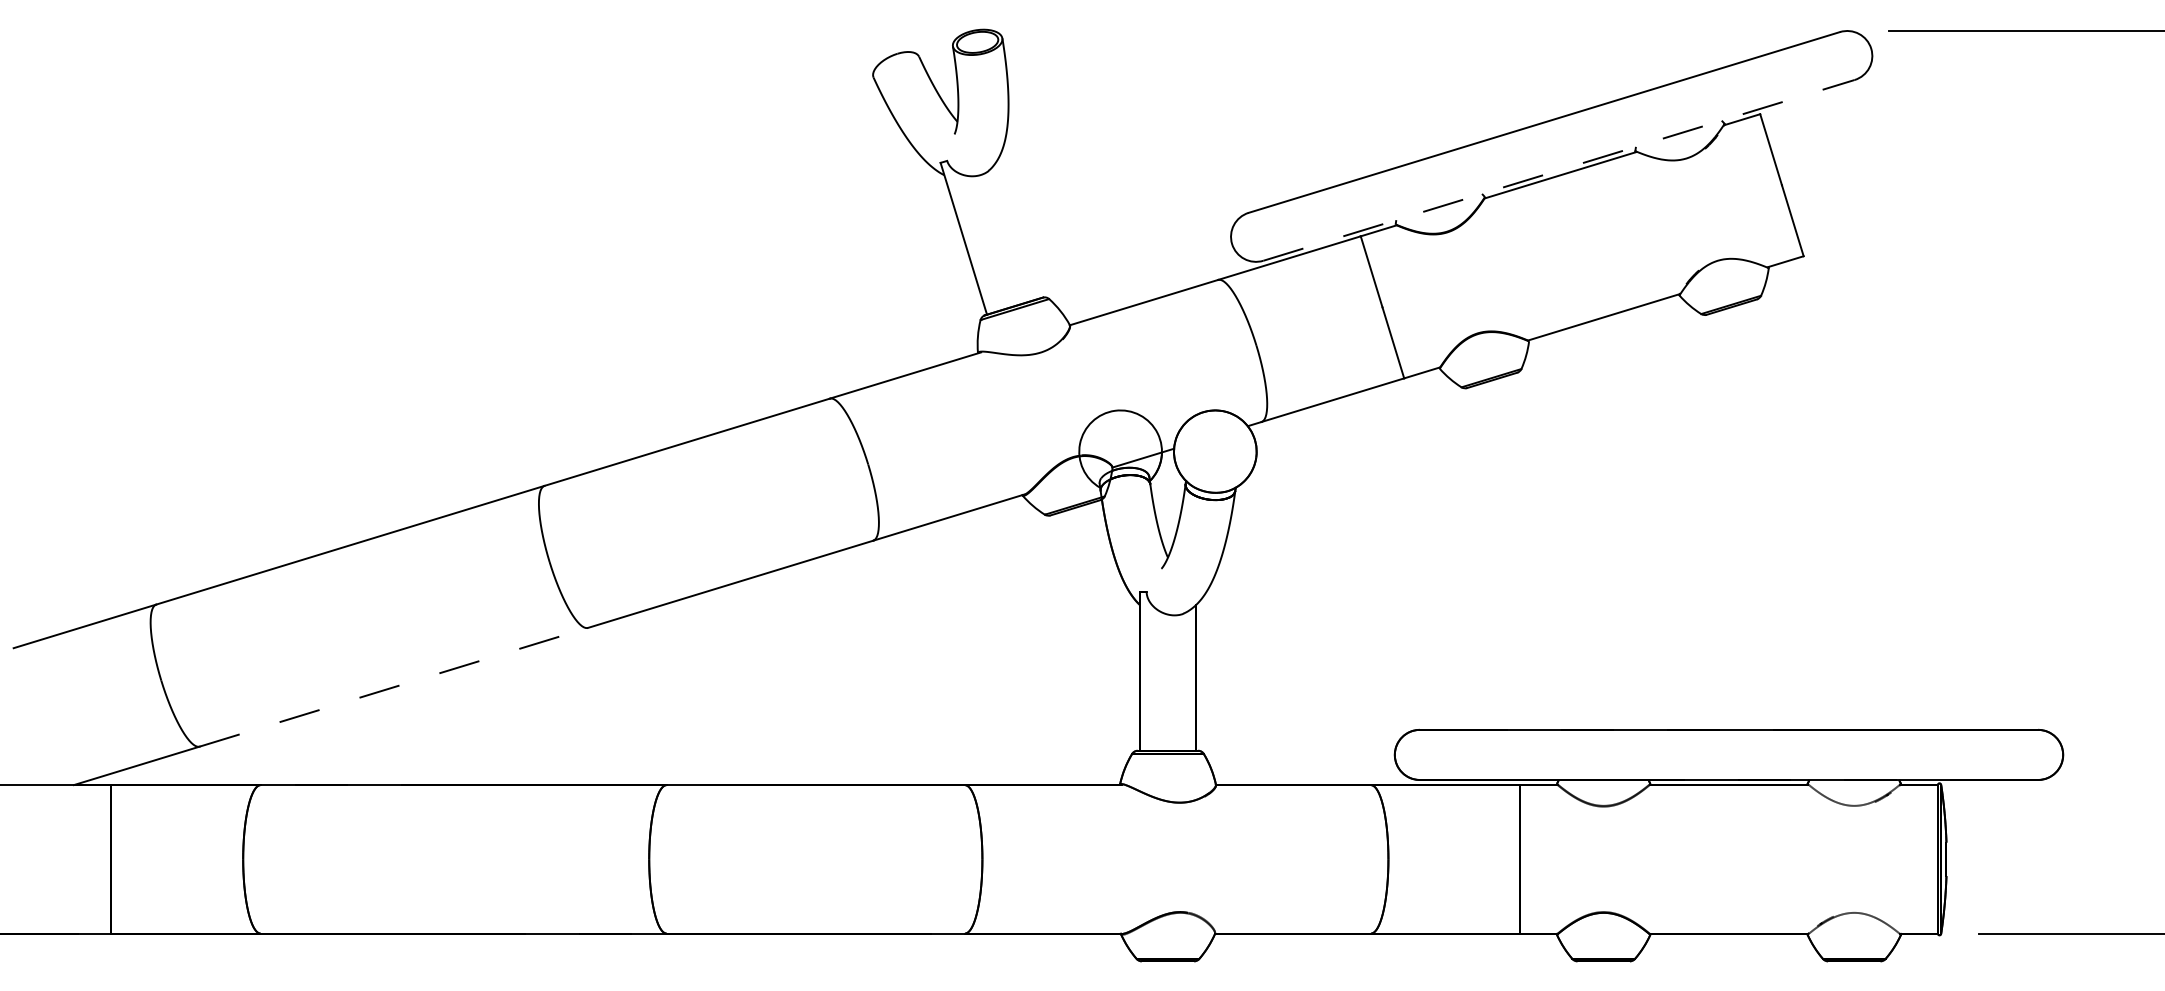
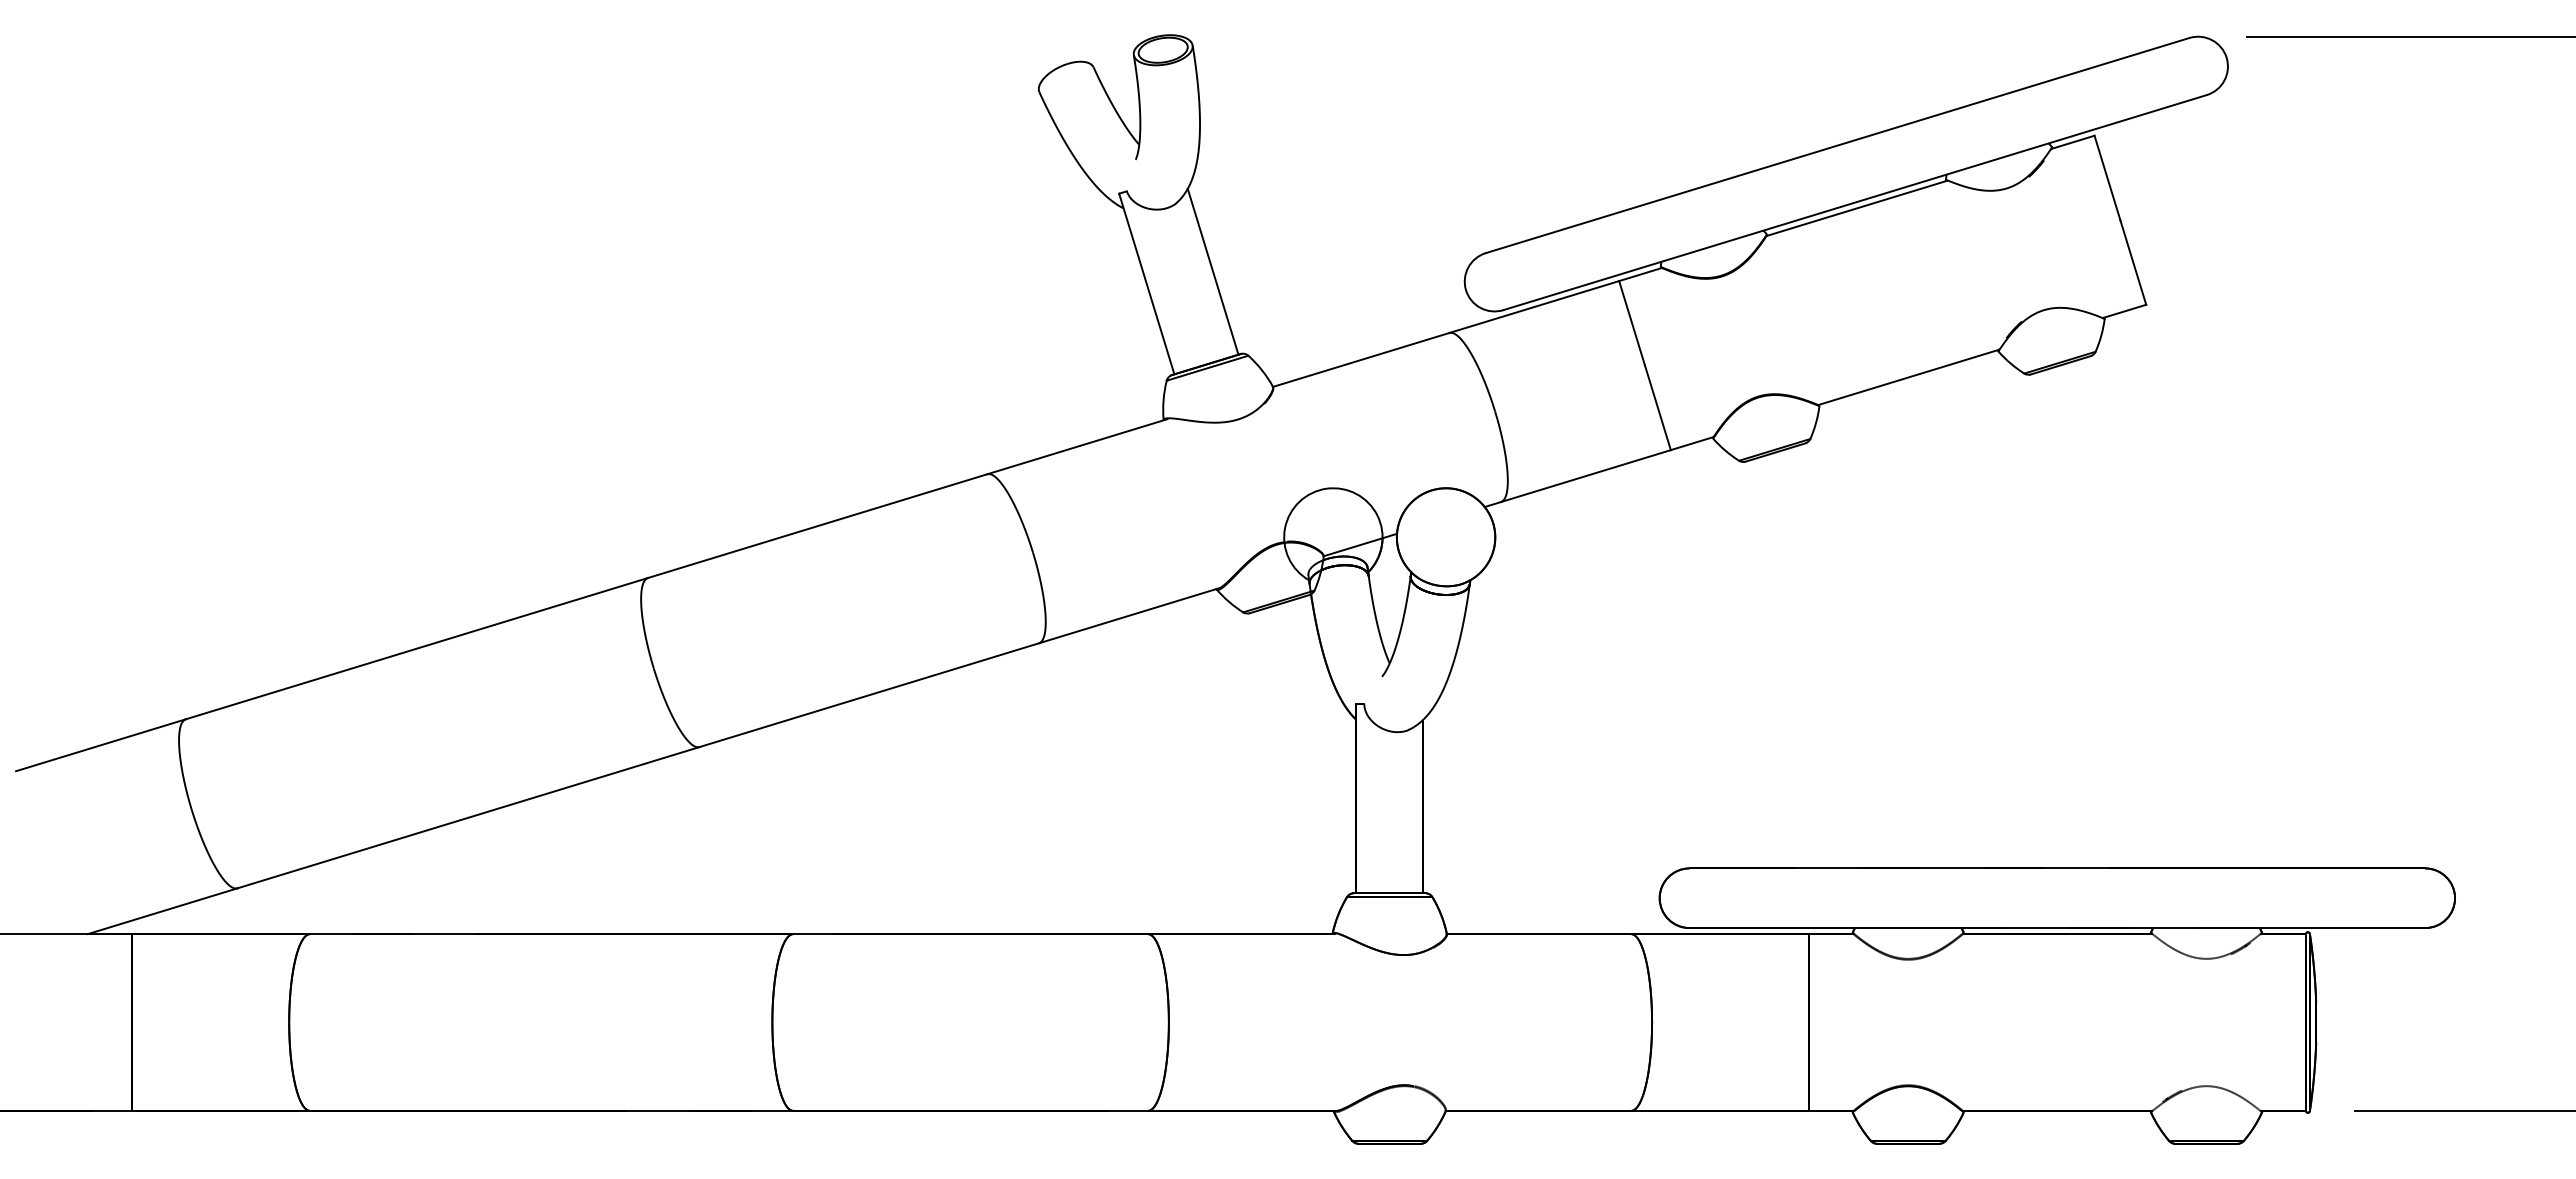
line: (1559, 170) -> (1855, 202), dashed -> solid
line: (1019, 228) -> (1212, 271), added
line: (393, 687) -> (468, 817), dashed -> solid

